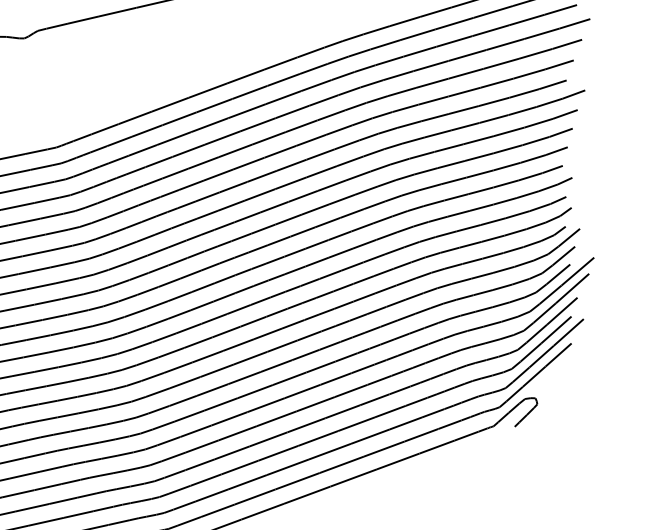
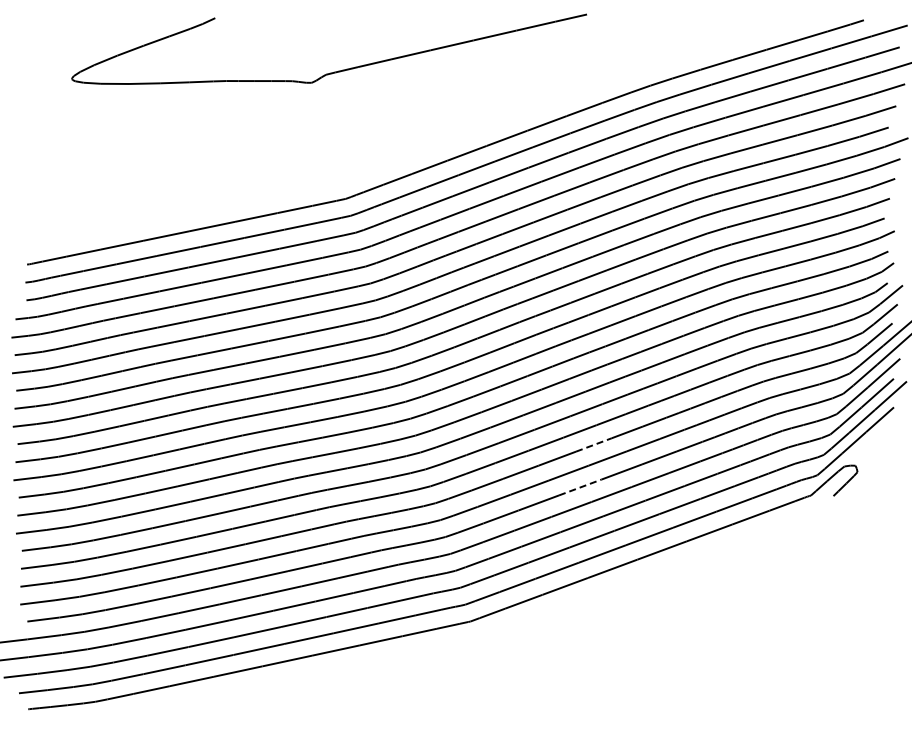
line: (290, 378) -> (594, 444), solid -> dashed
line: (277, 418) -> (580, 487), solid -> dashed

